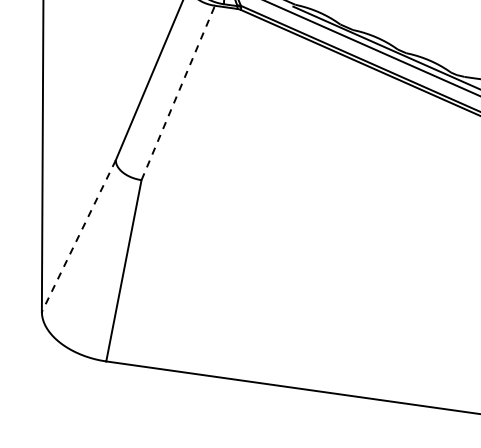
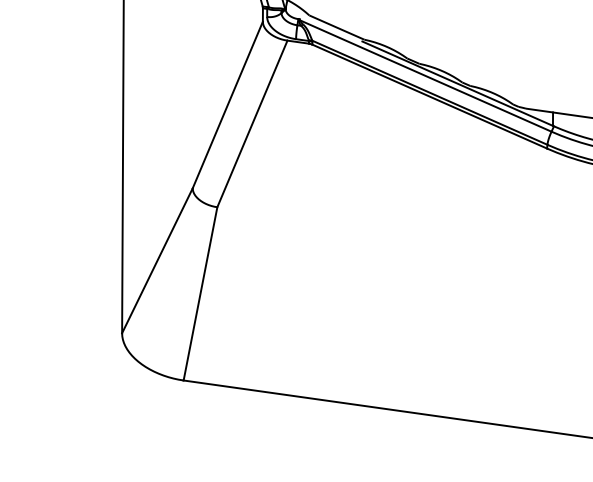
line: (178, 92) -> (252, 123), dashed -> solid
line: (78, 235) -> (157, 260), dashed -> solid

